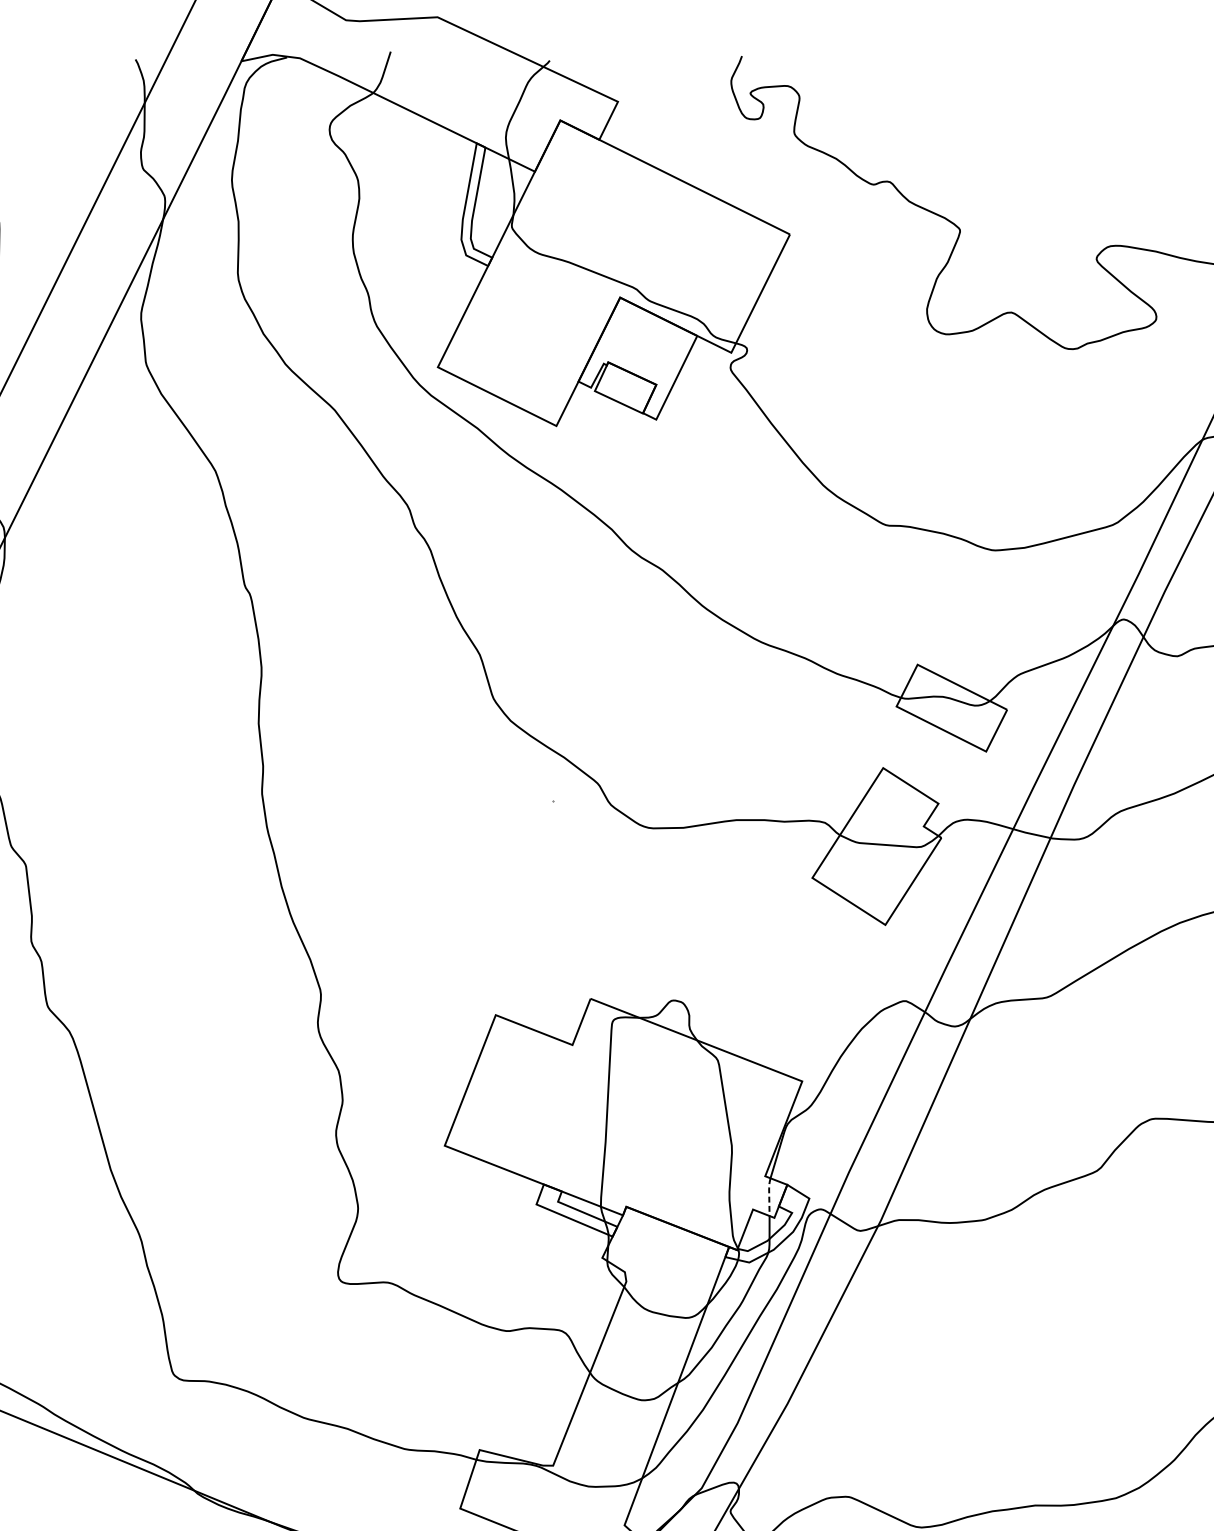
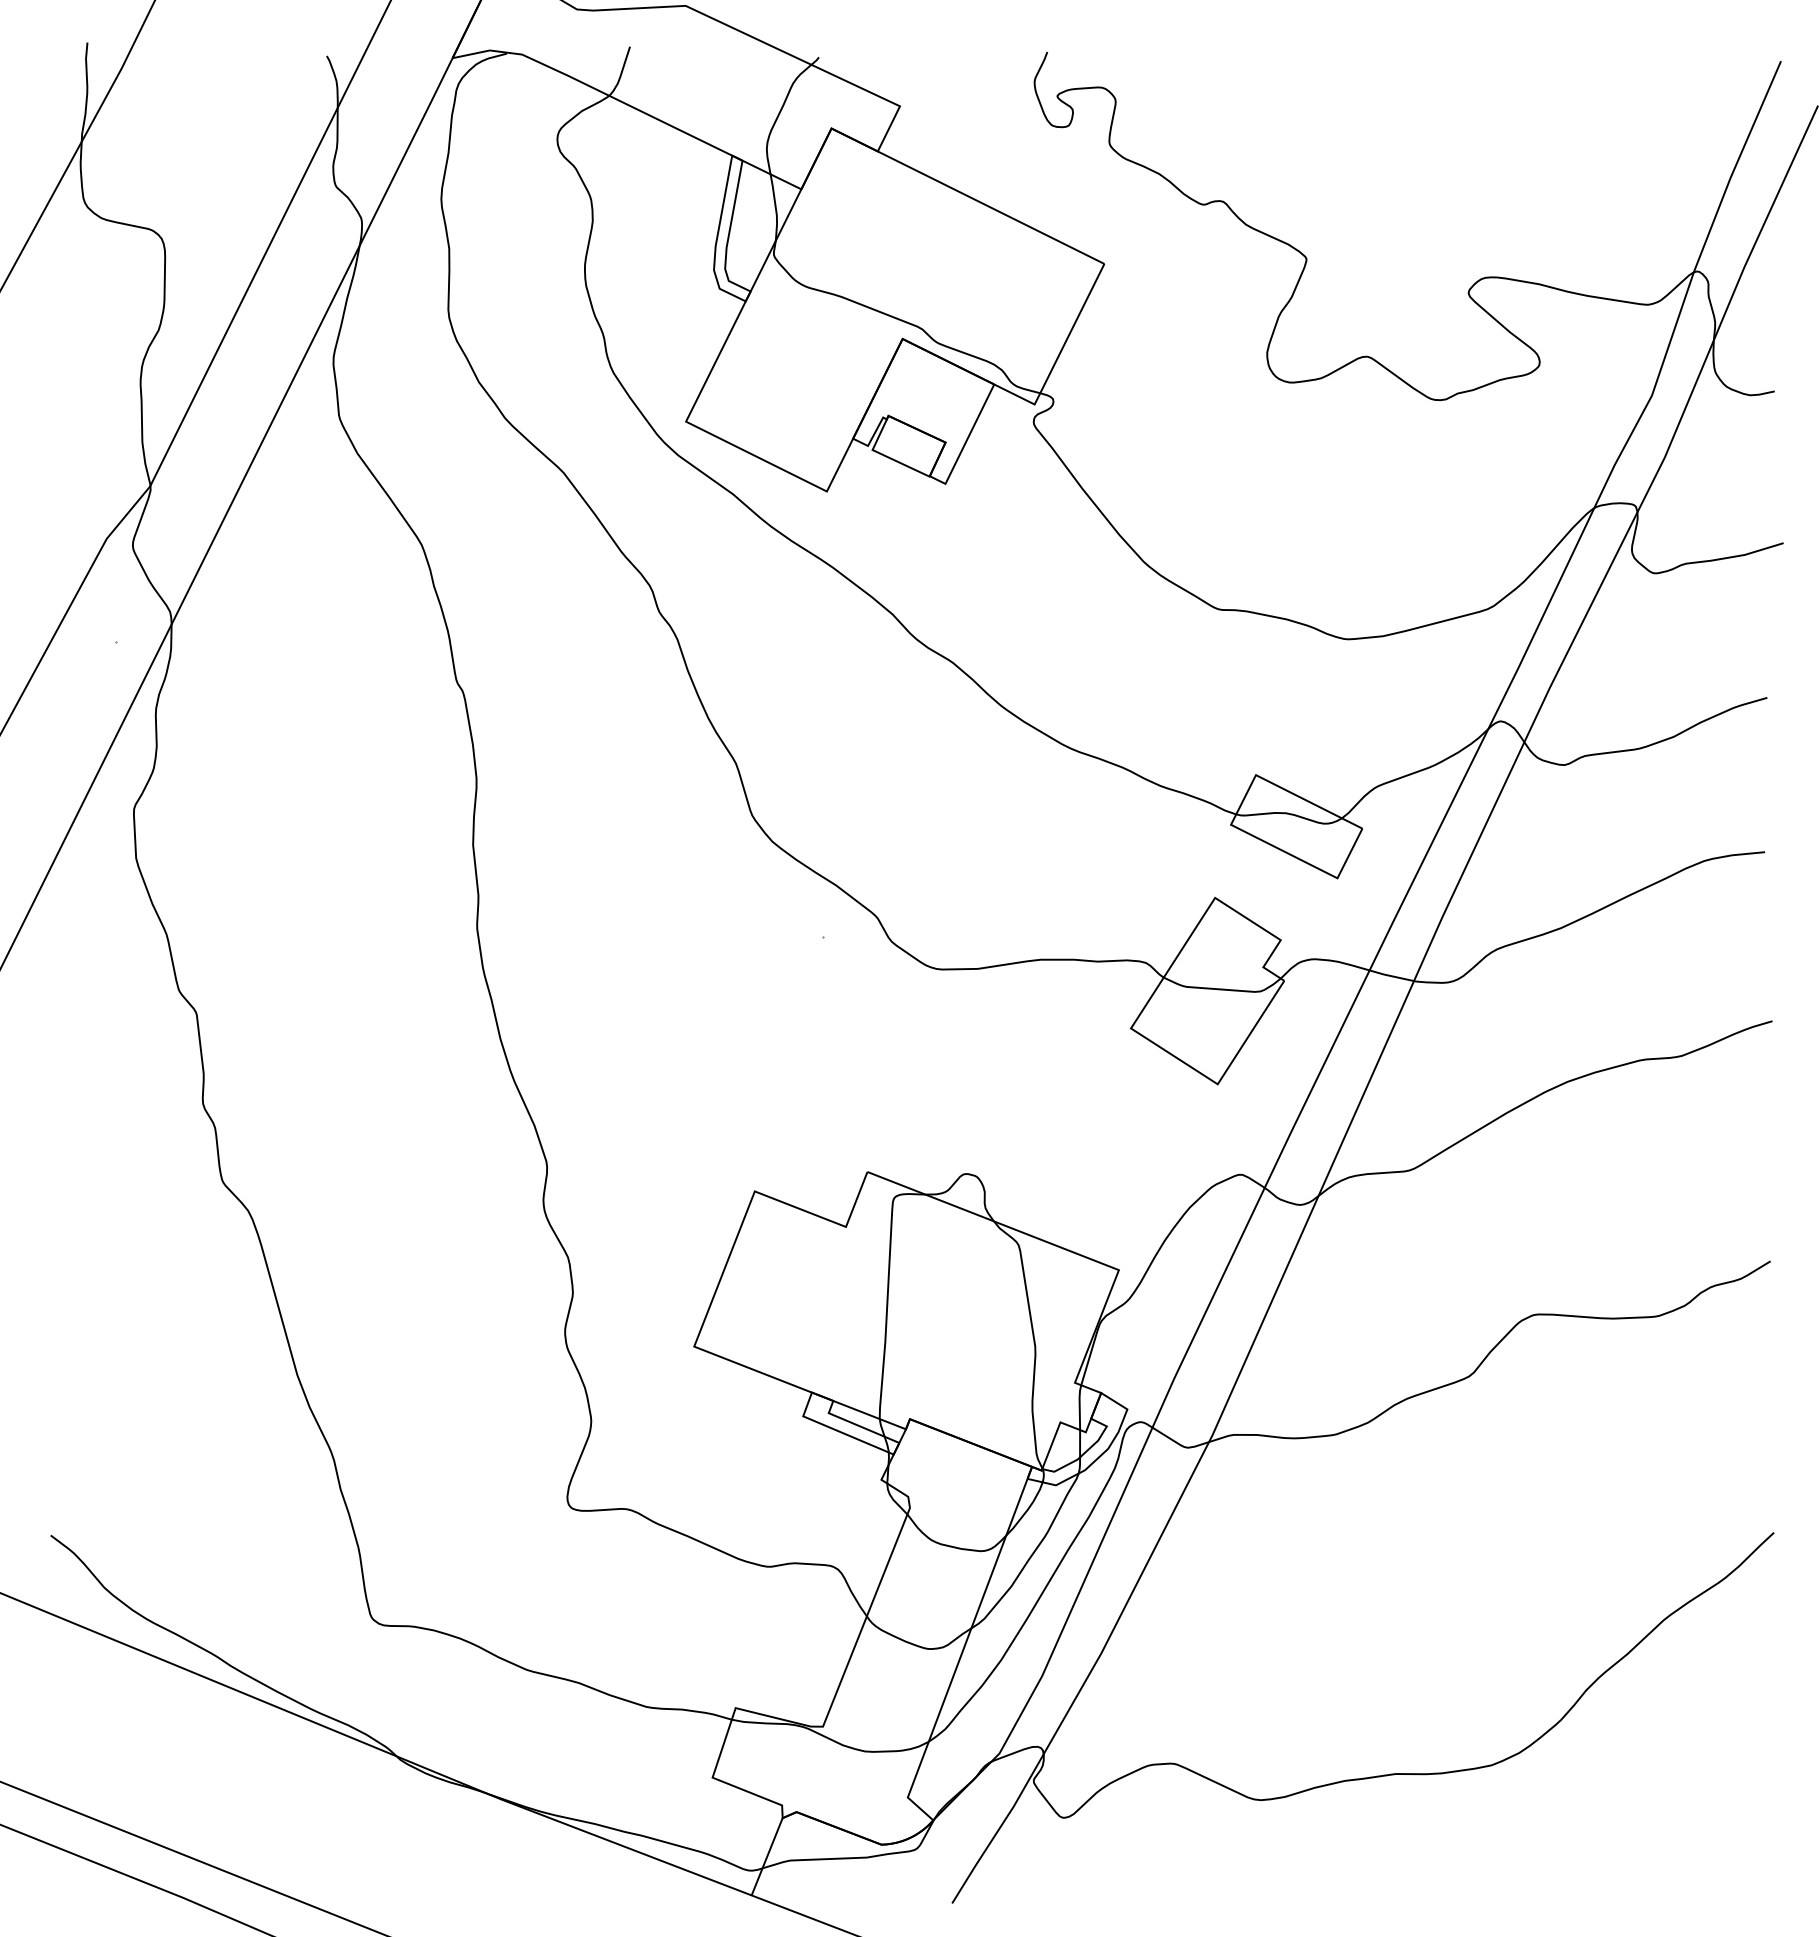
line: (769, 1196) -> (1079, 1406), dashed -> solid

